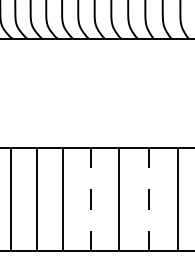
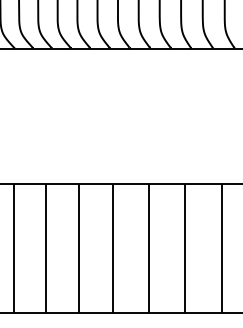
line: (91, 199) -> (113, 248), dashed -> solid
line: (148, 199) -> (185, 248), dashed -> solid

